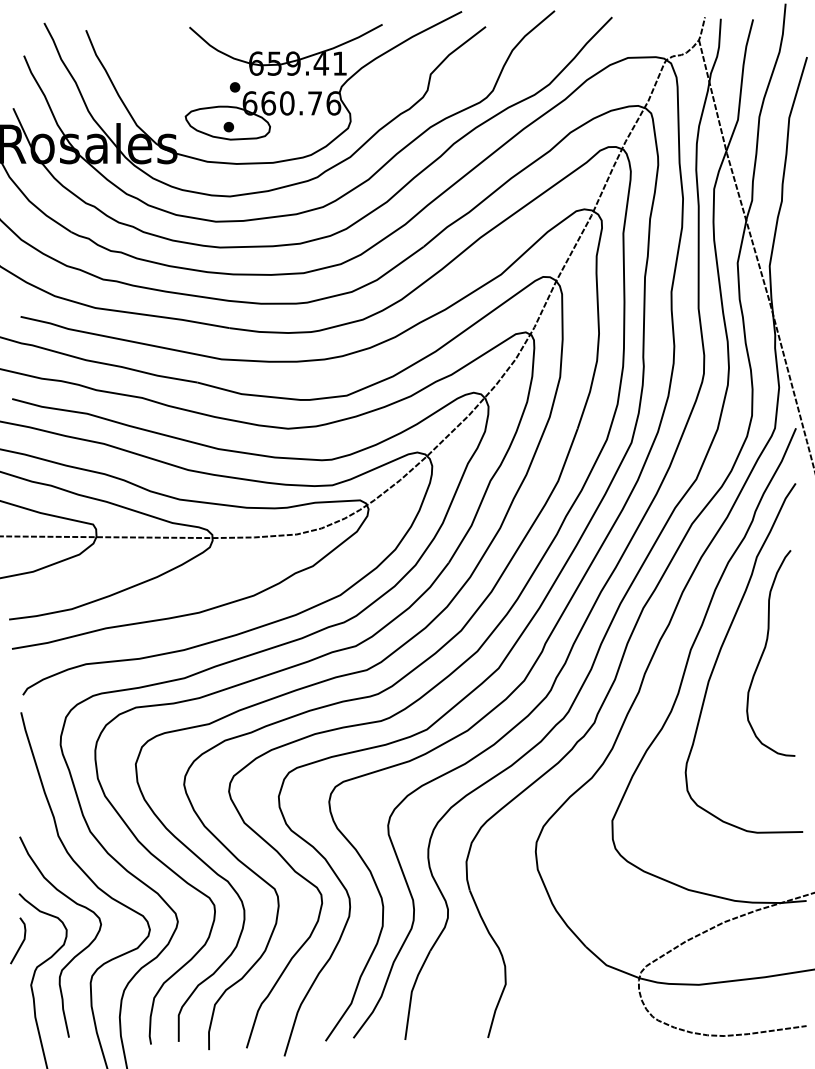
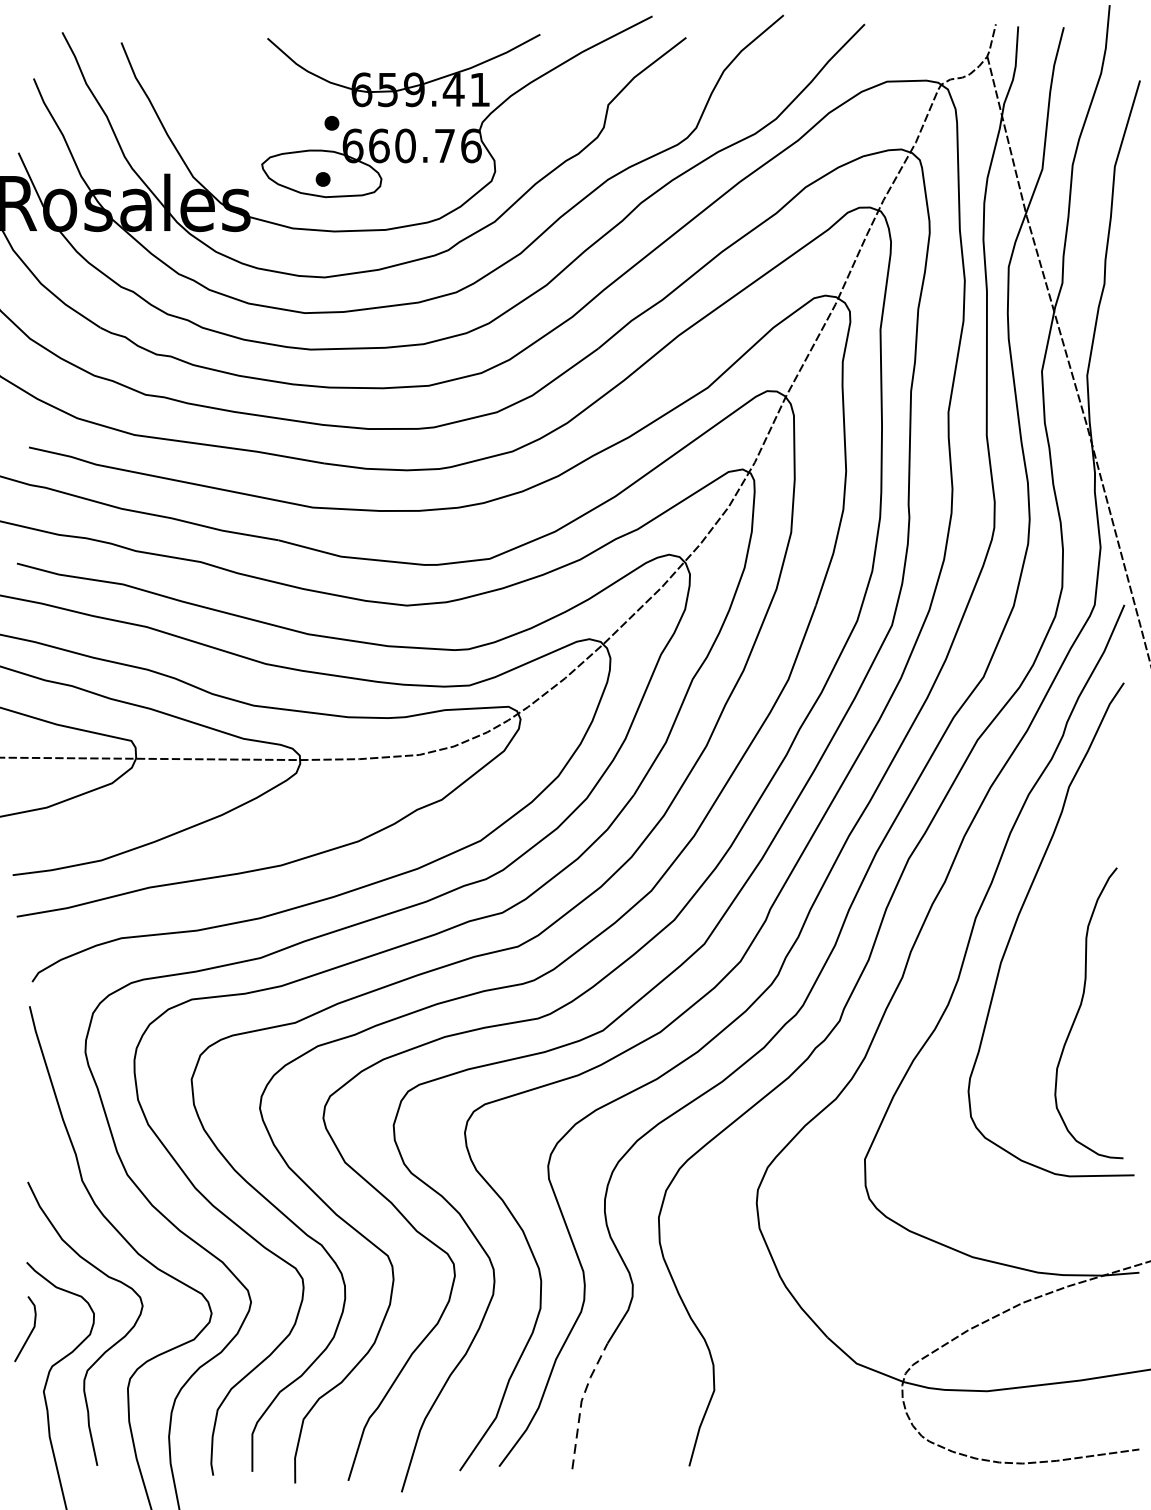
curve: (764, 652) -> (1079, 1012), moved
line: (411, 992) -> (581, 1402), solid -> dashed

